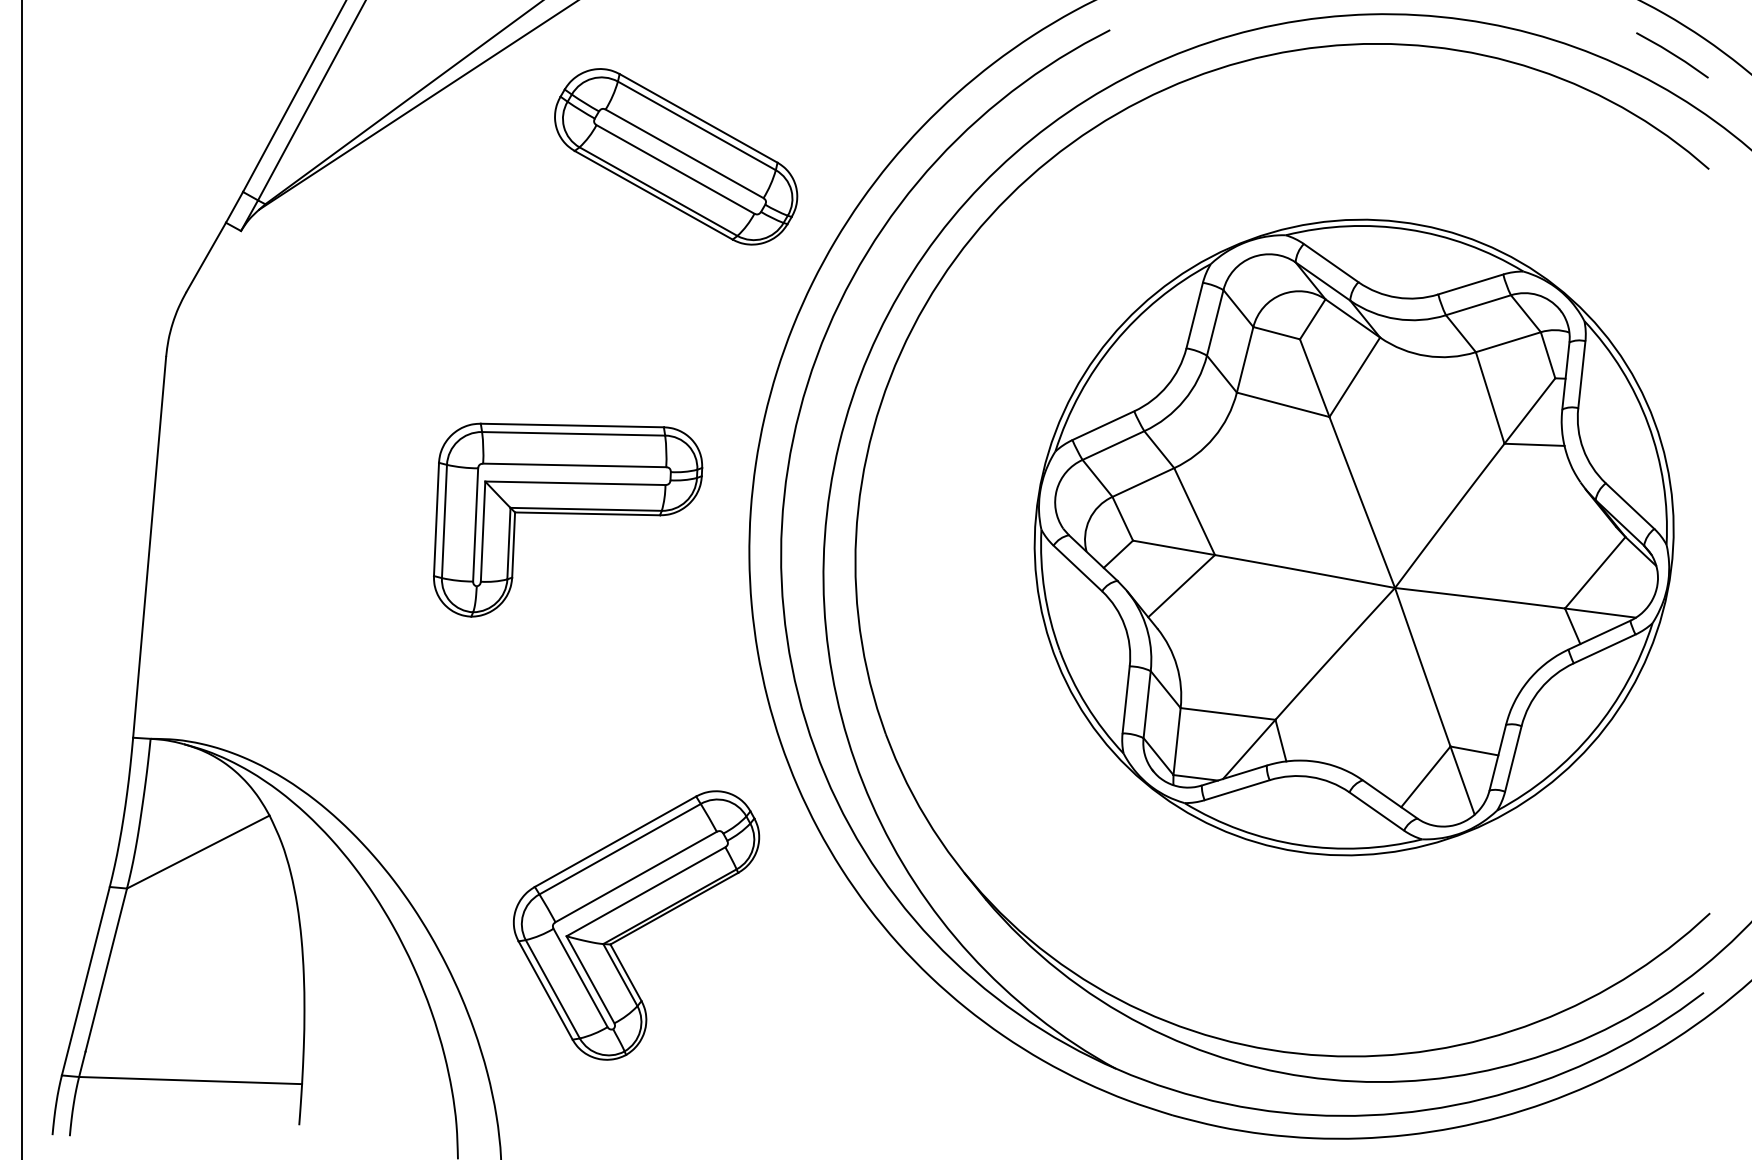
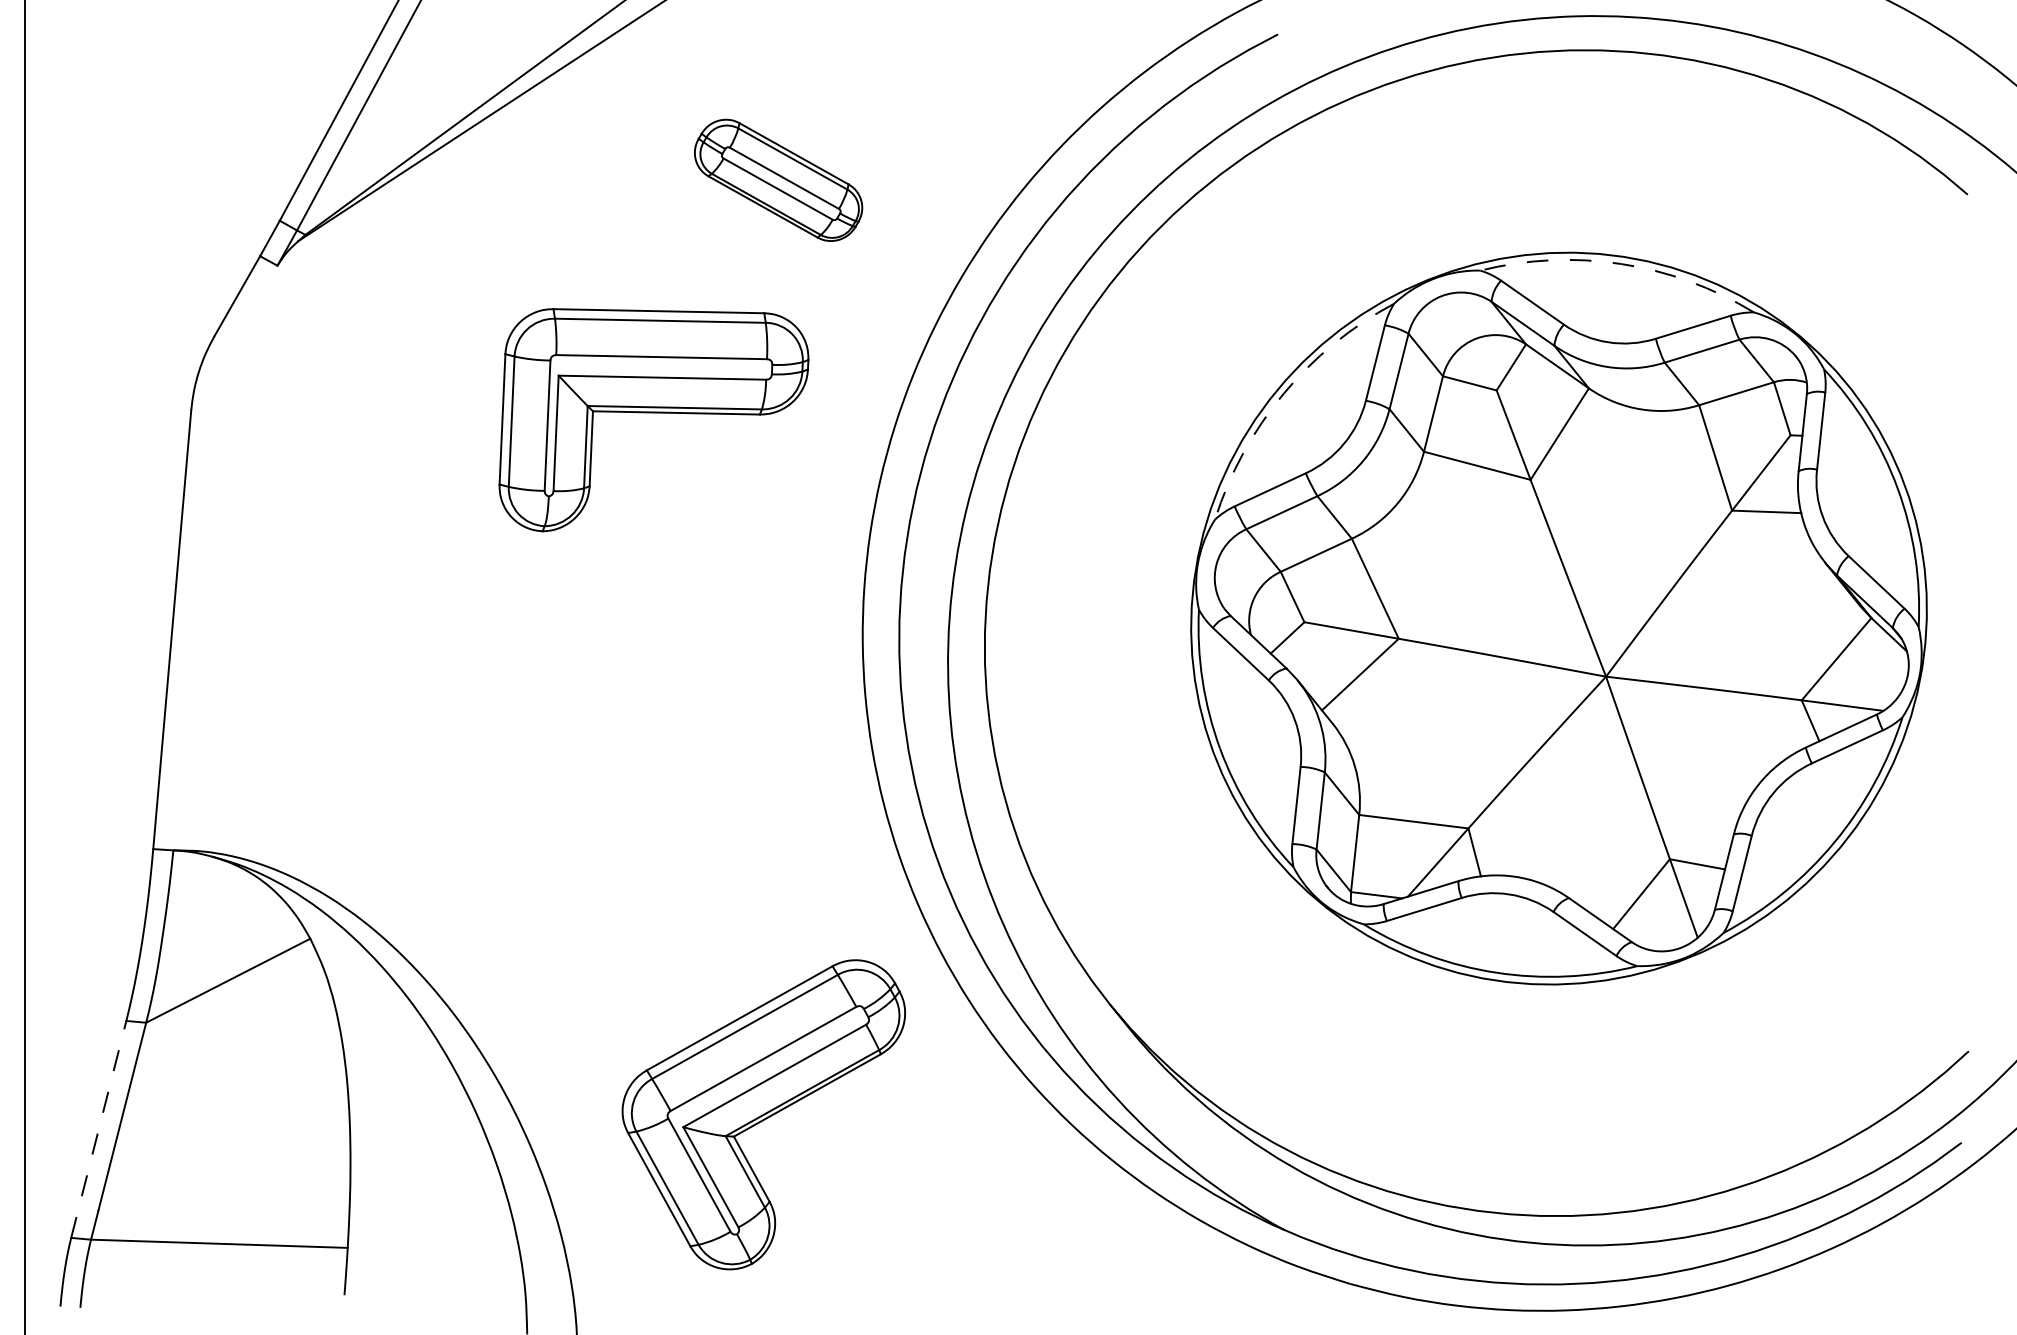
line: (1672, 54) -> (1925, 62), removed
part: (676, 156) -> (778, 179), size x0.6
arc: (1408, 229) -> (1621, 263), solid -> dashed
arc: (1114, 342) -> (1283, 394), solid -> dashed
part: (568, 519) -> (654, 419), moved
part: (636, 925) -> (763, 1114), moved
line: (85, 980) -> (98, 1128), solid -> dashed

